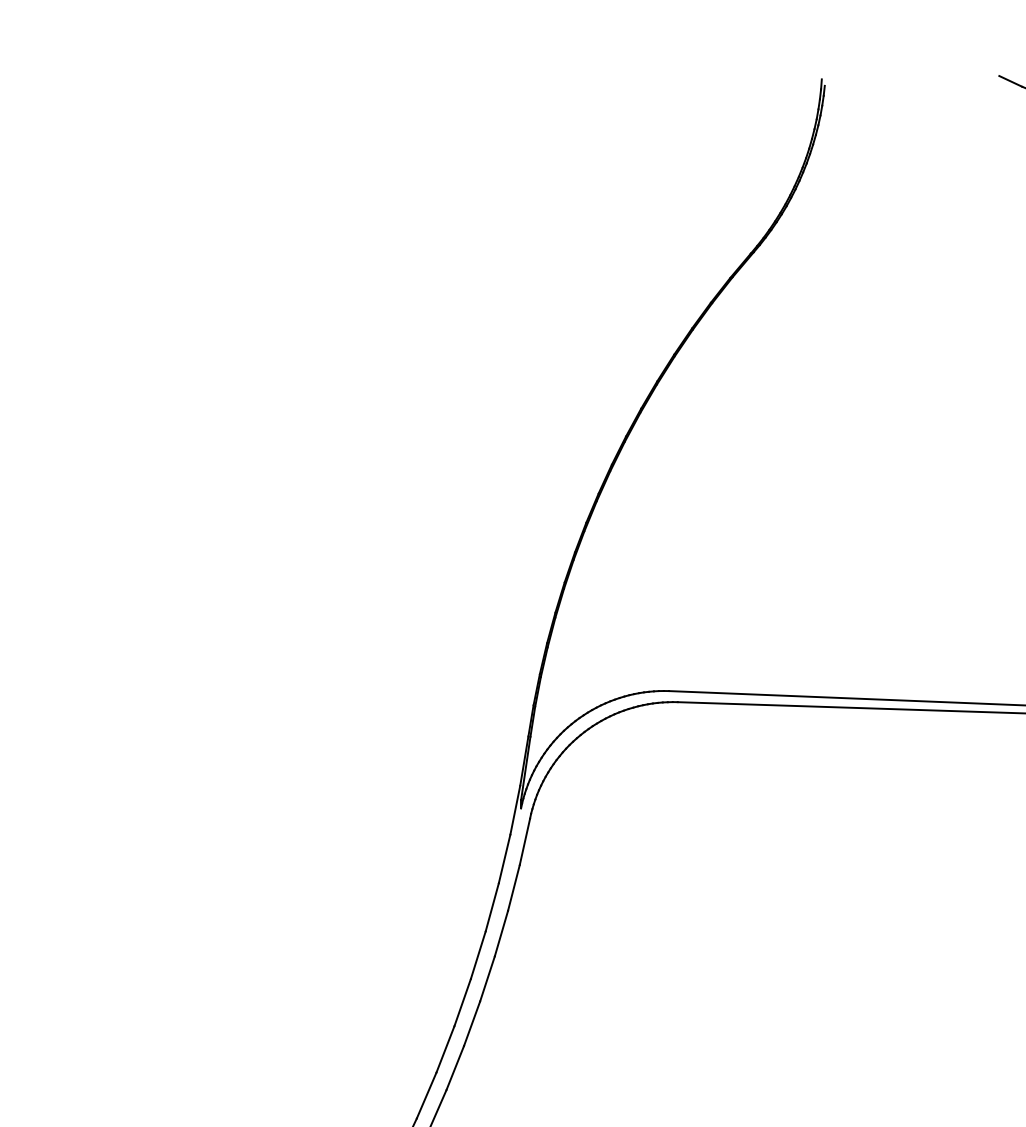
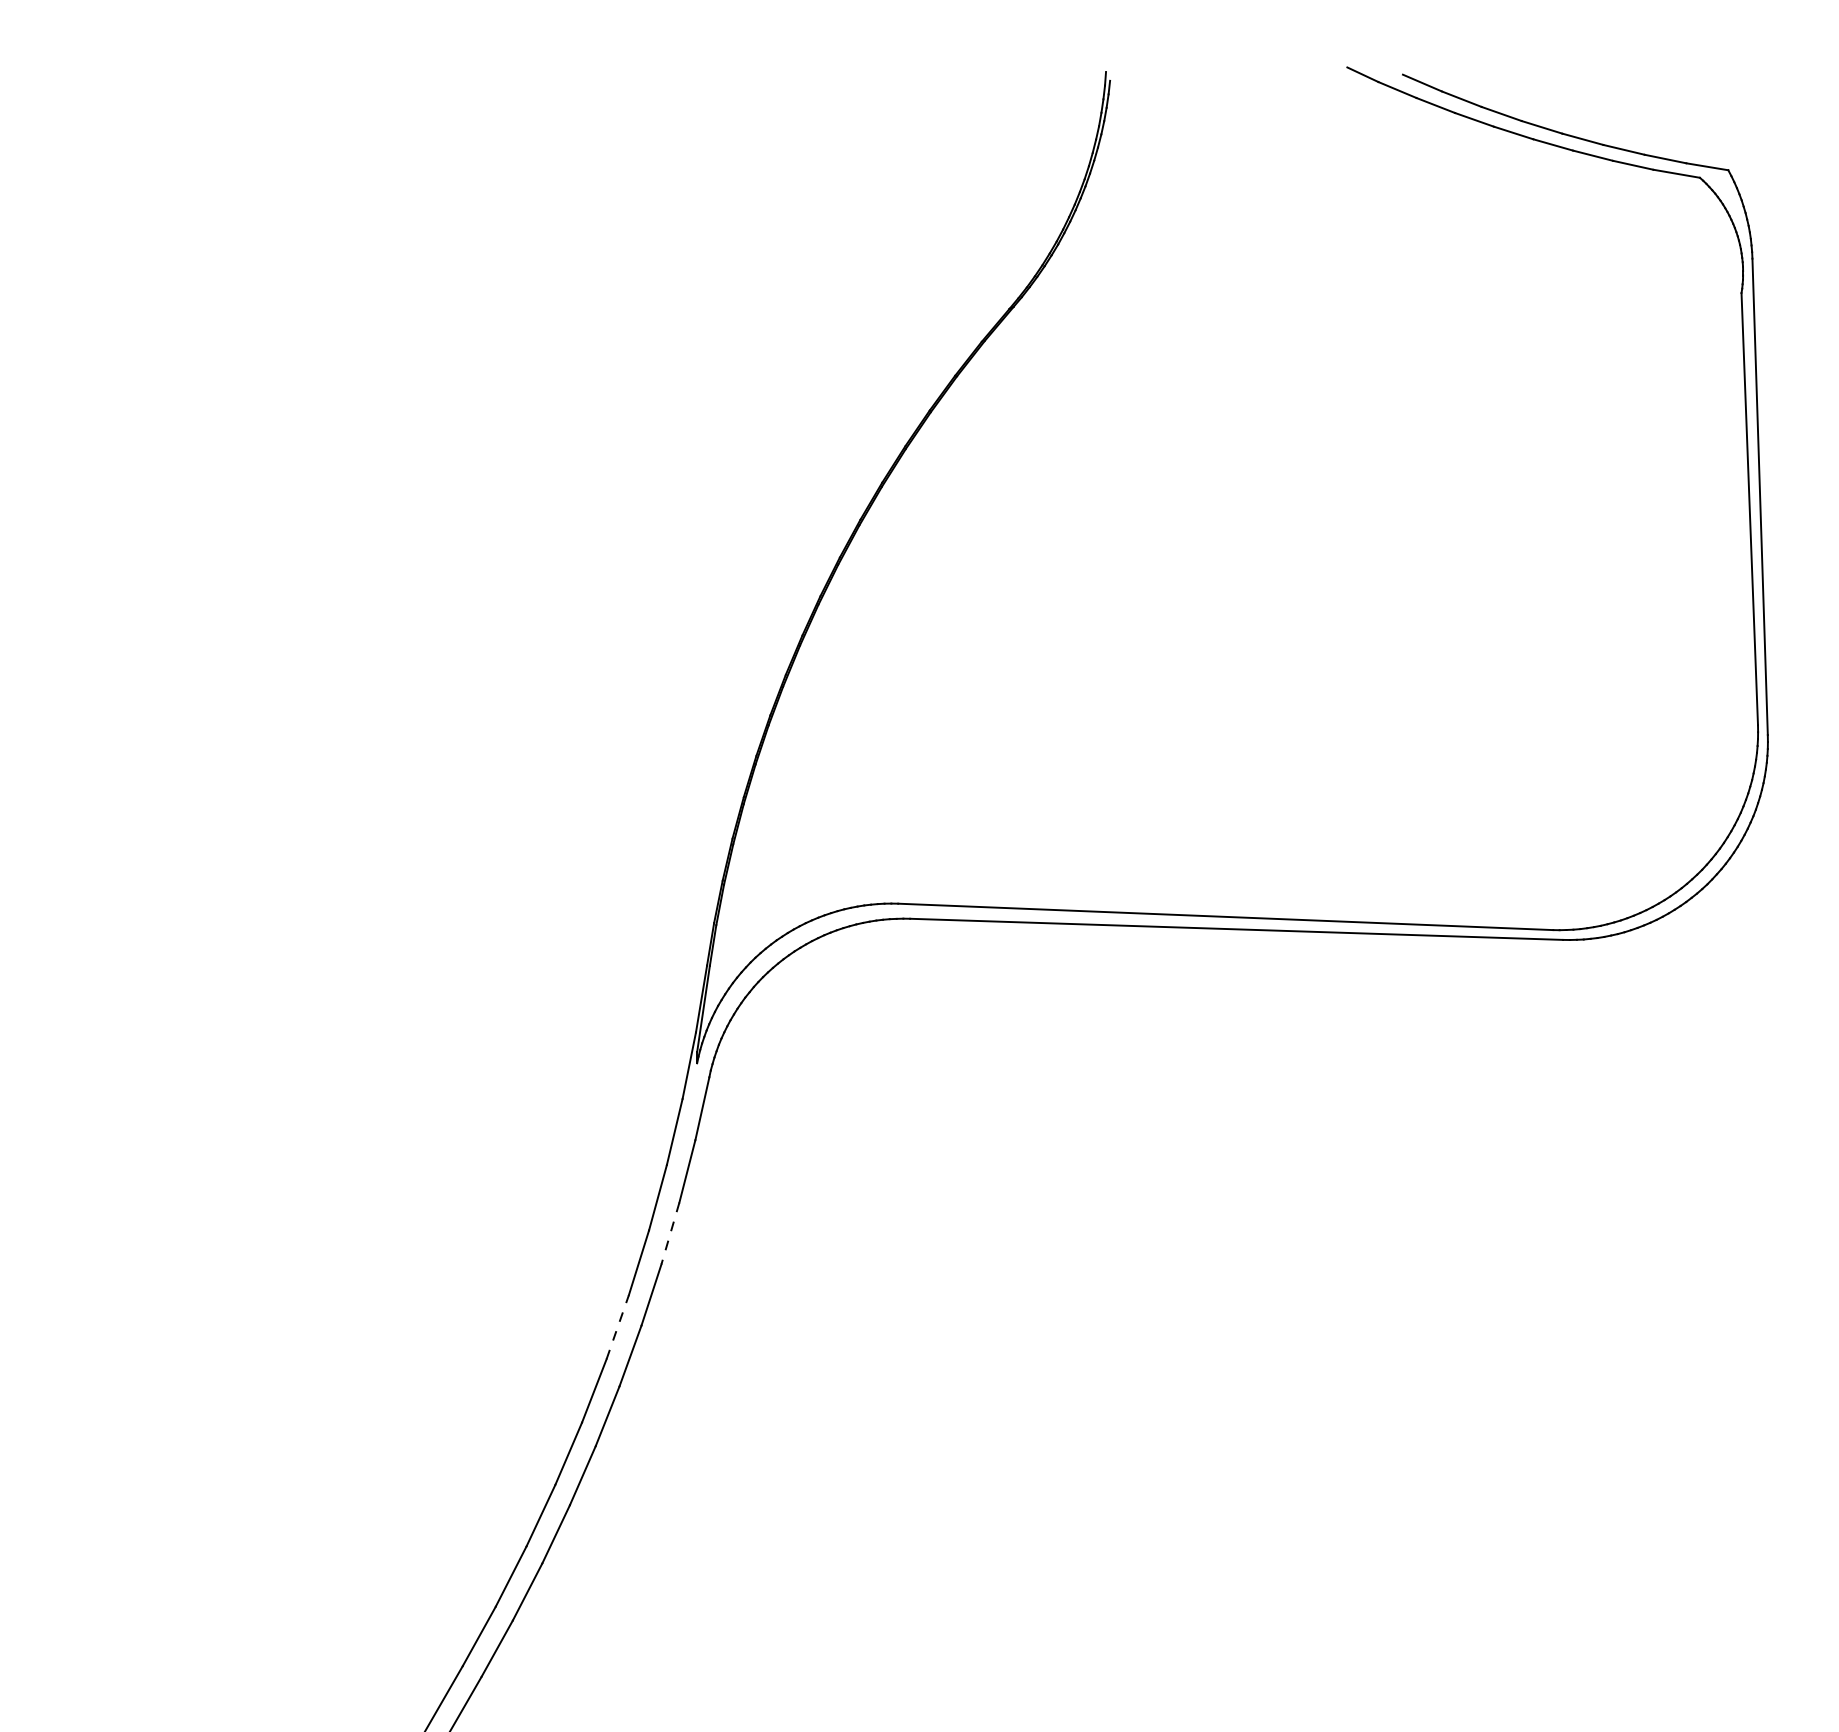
line: (501, 933) -> (670, 1233), solid -> dashed
line: (462, 1002) -> (617, 1327), solid -> dashed

